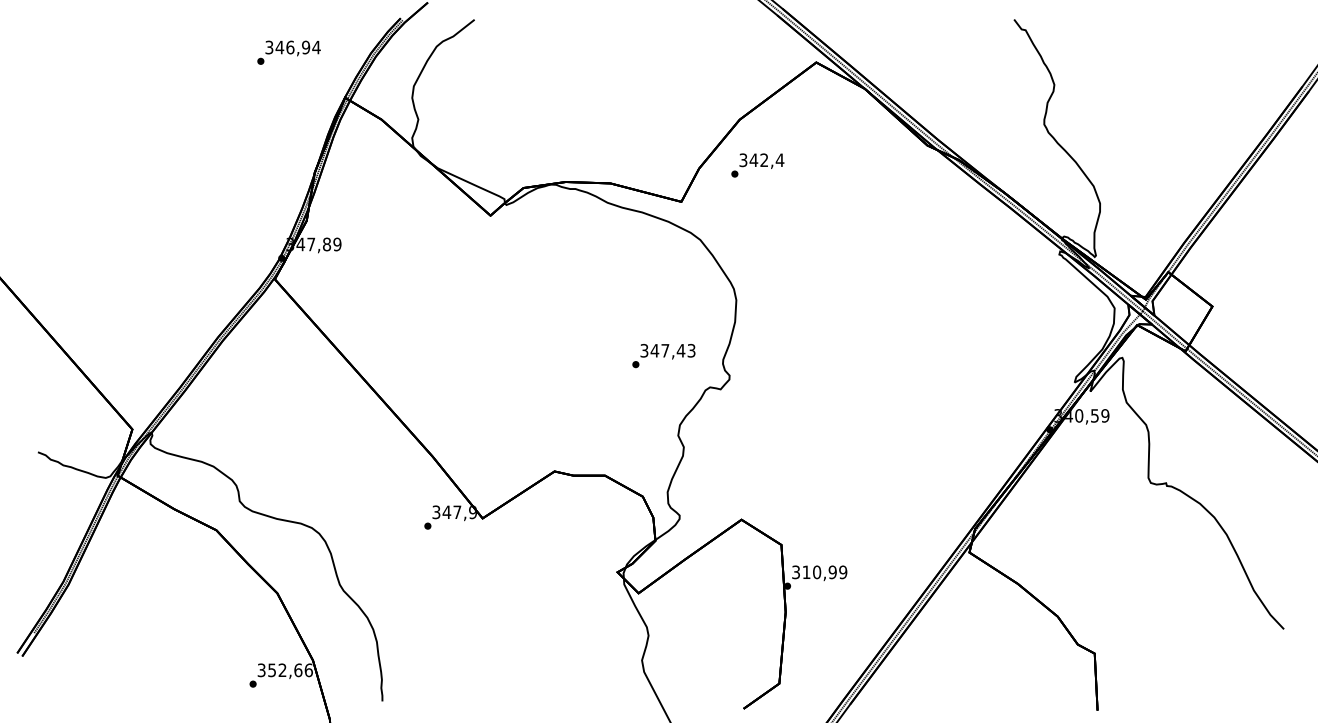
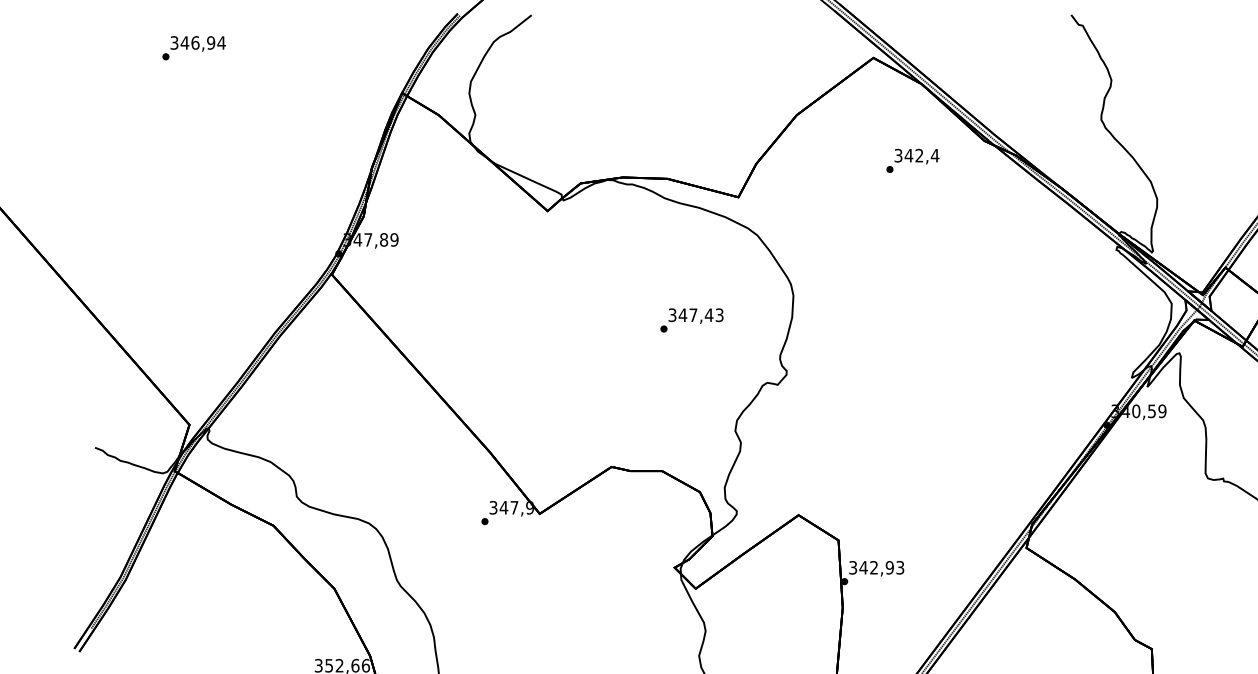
text: (288, 52) -> (193, 47), moved
text: (757, 165) -> (912, 160), moved
text: (663, 356) -> (691, 320), moved
text: (824, 572) -> (881, 567), 310,99 -> 342,93

